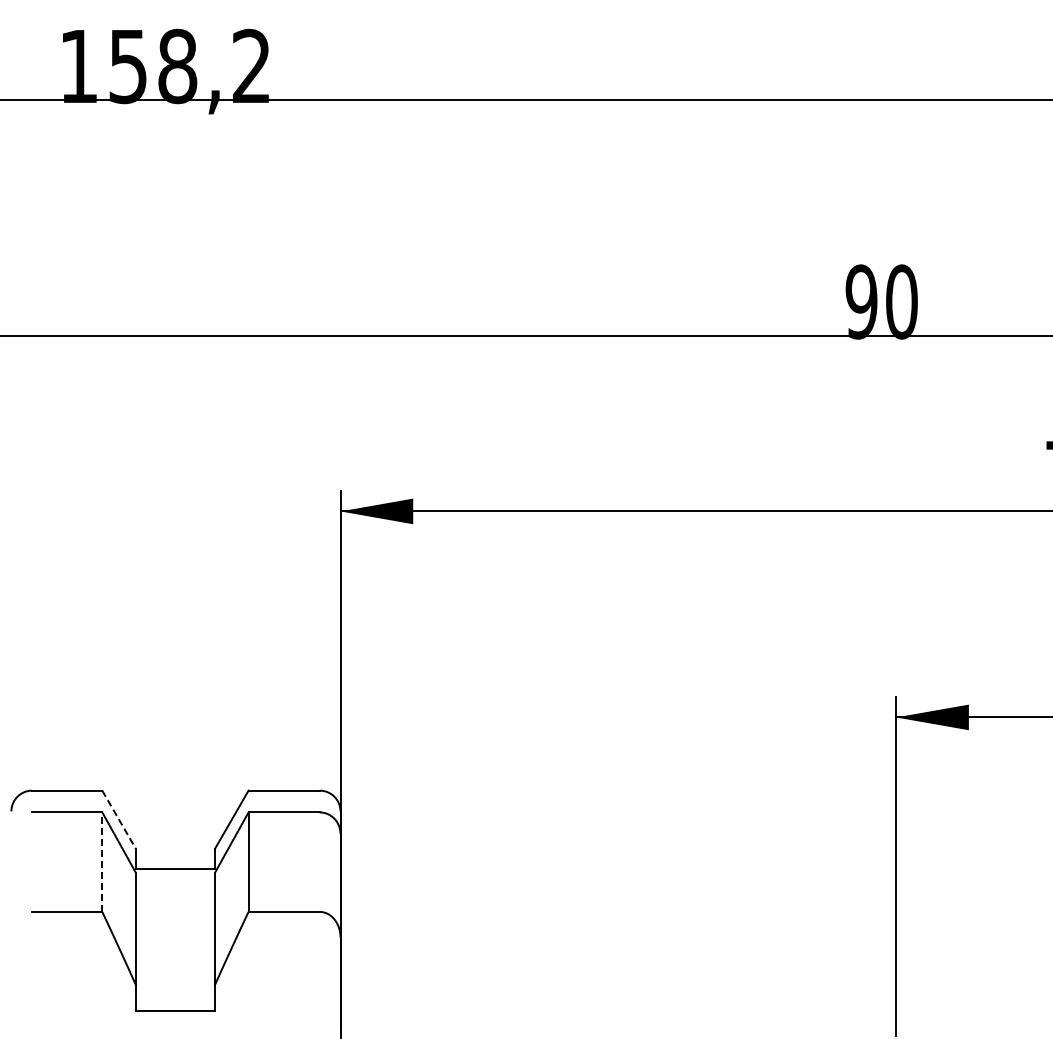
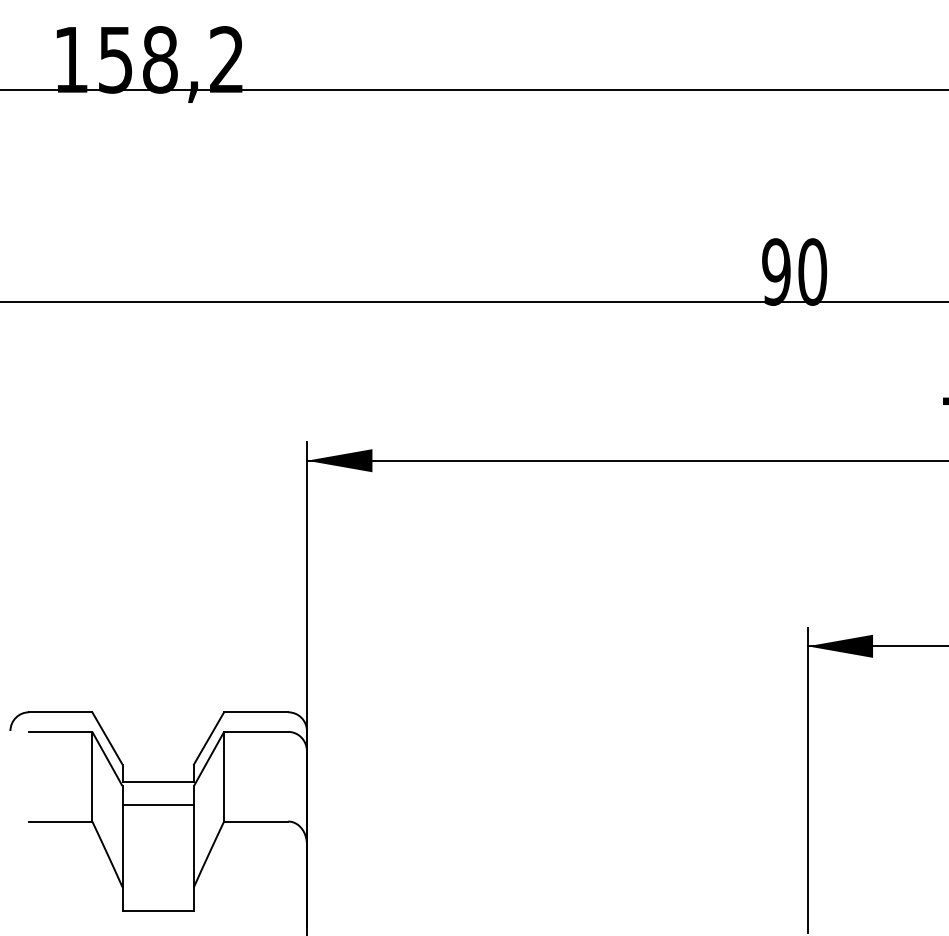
line: (119, 820) -> (107, 739), dashed -> solid
line: (102, 862) -> (92, 777), dashed -> solid
line: (175, 893) -> (158, 804), added

